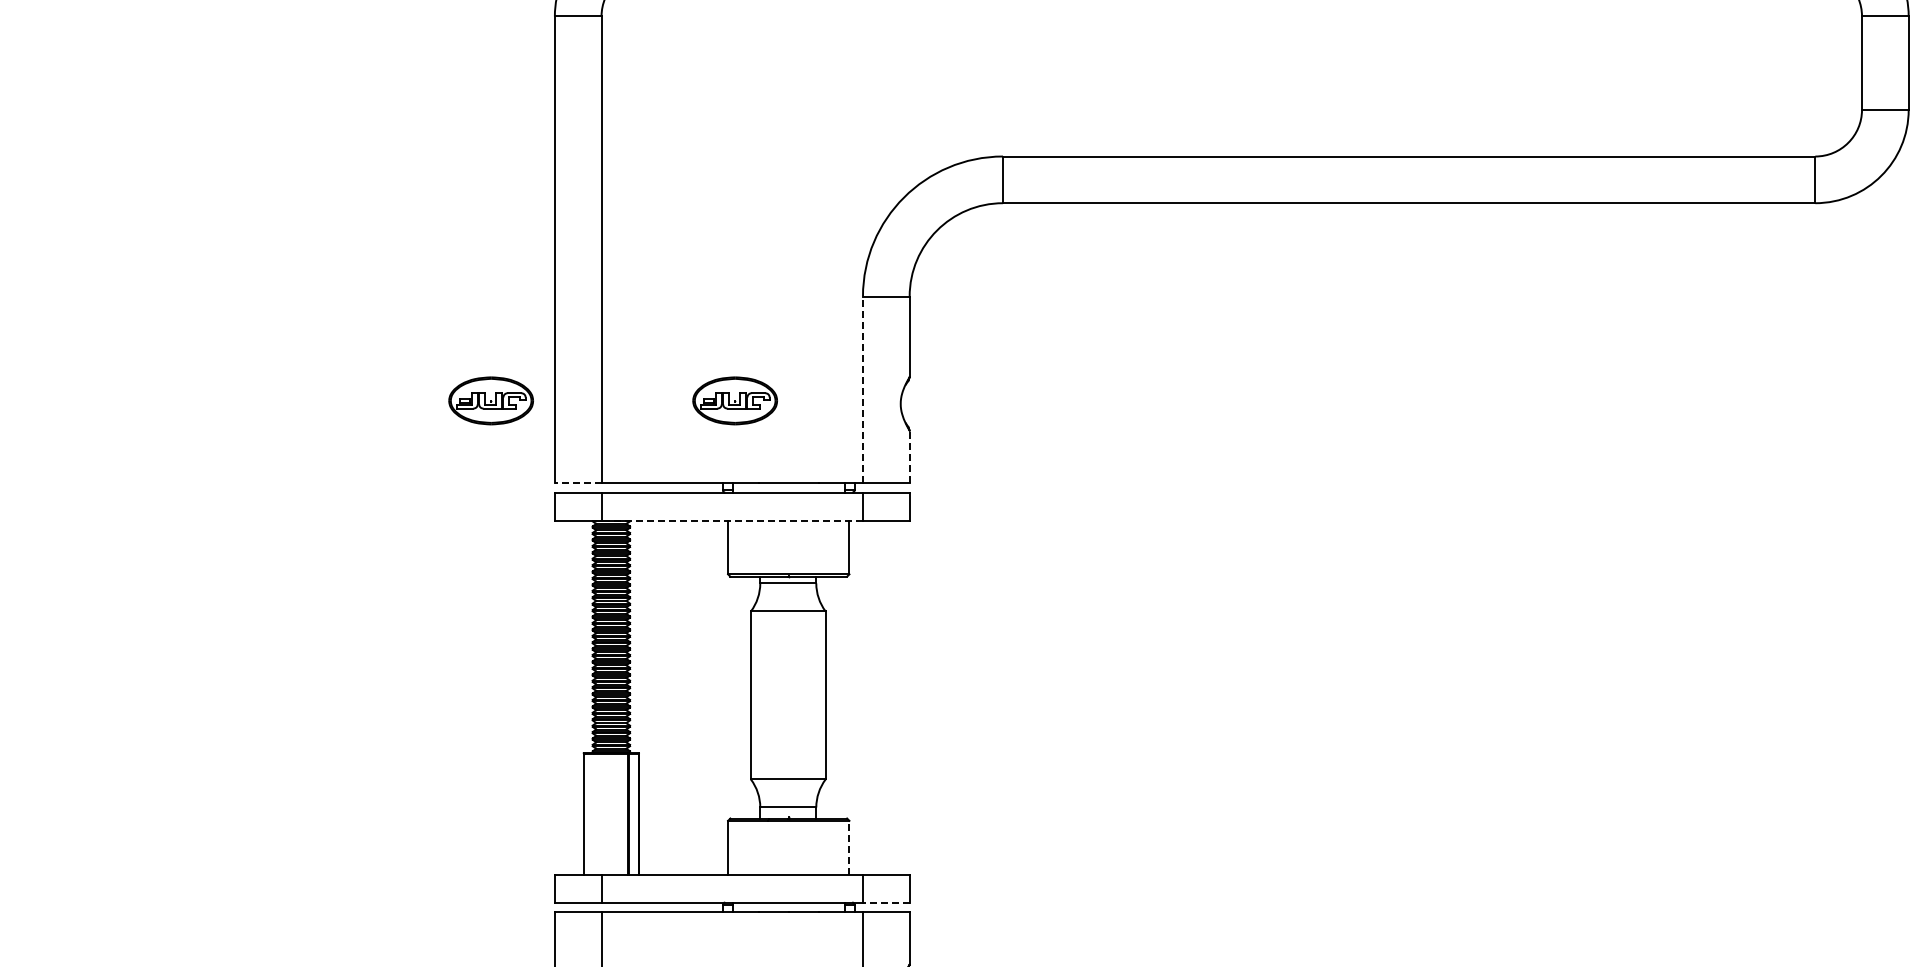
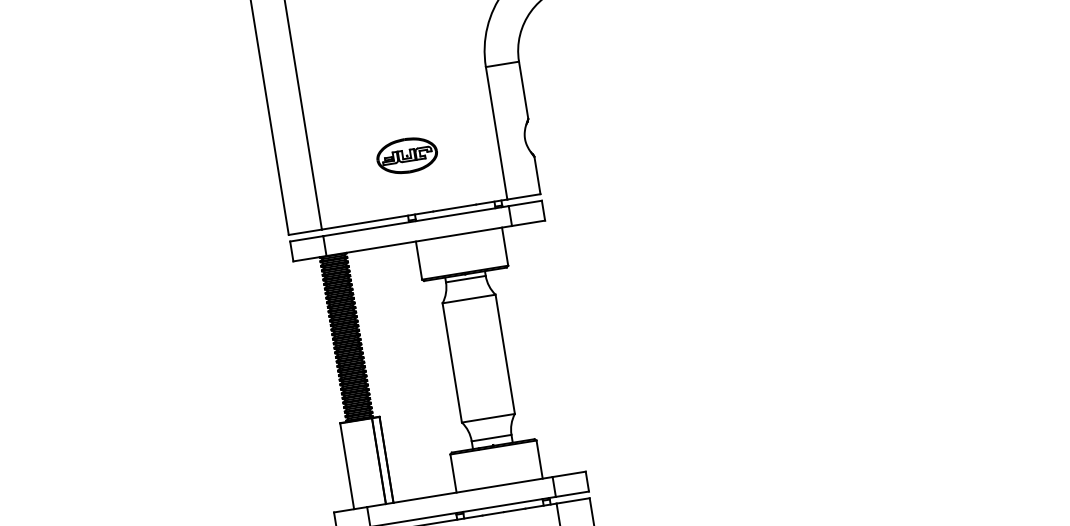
line: (862, 389) -> (496, 133), dashed -> solid
part: (490, 400) -> (233, 183), removed
line: (909, 456) -> (537, 175), dashed -> solid
line: (577, 483) -> (304, 232), dashed -> solid
line: (732, 520) -> (419, 240), dashed -> solid
line: (849, 847) -> (539, 459), dashed -> solid
line: (886, 902) -> (572, 494), dashed -> solid

